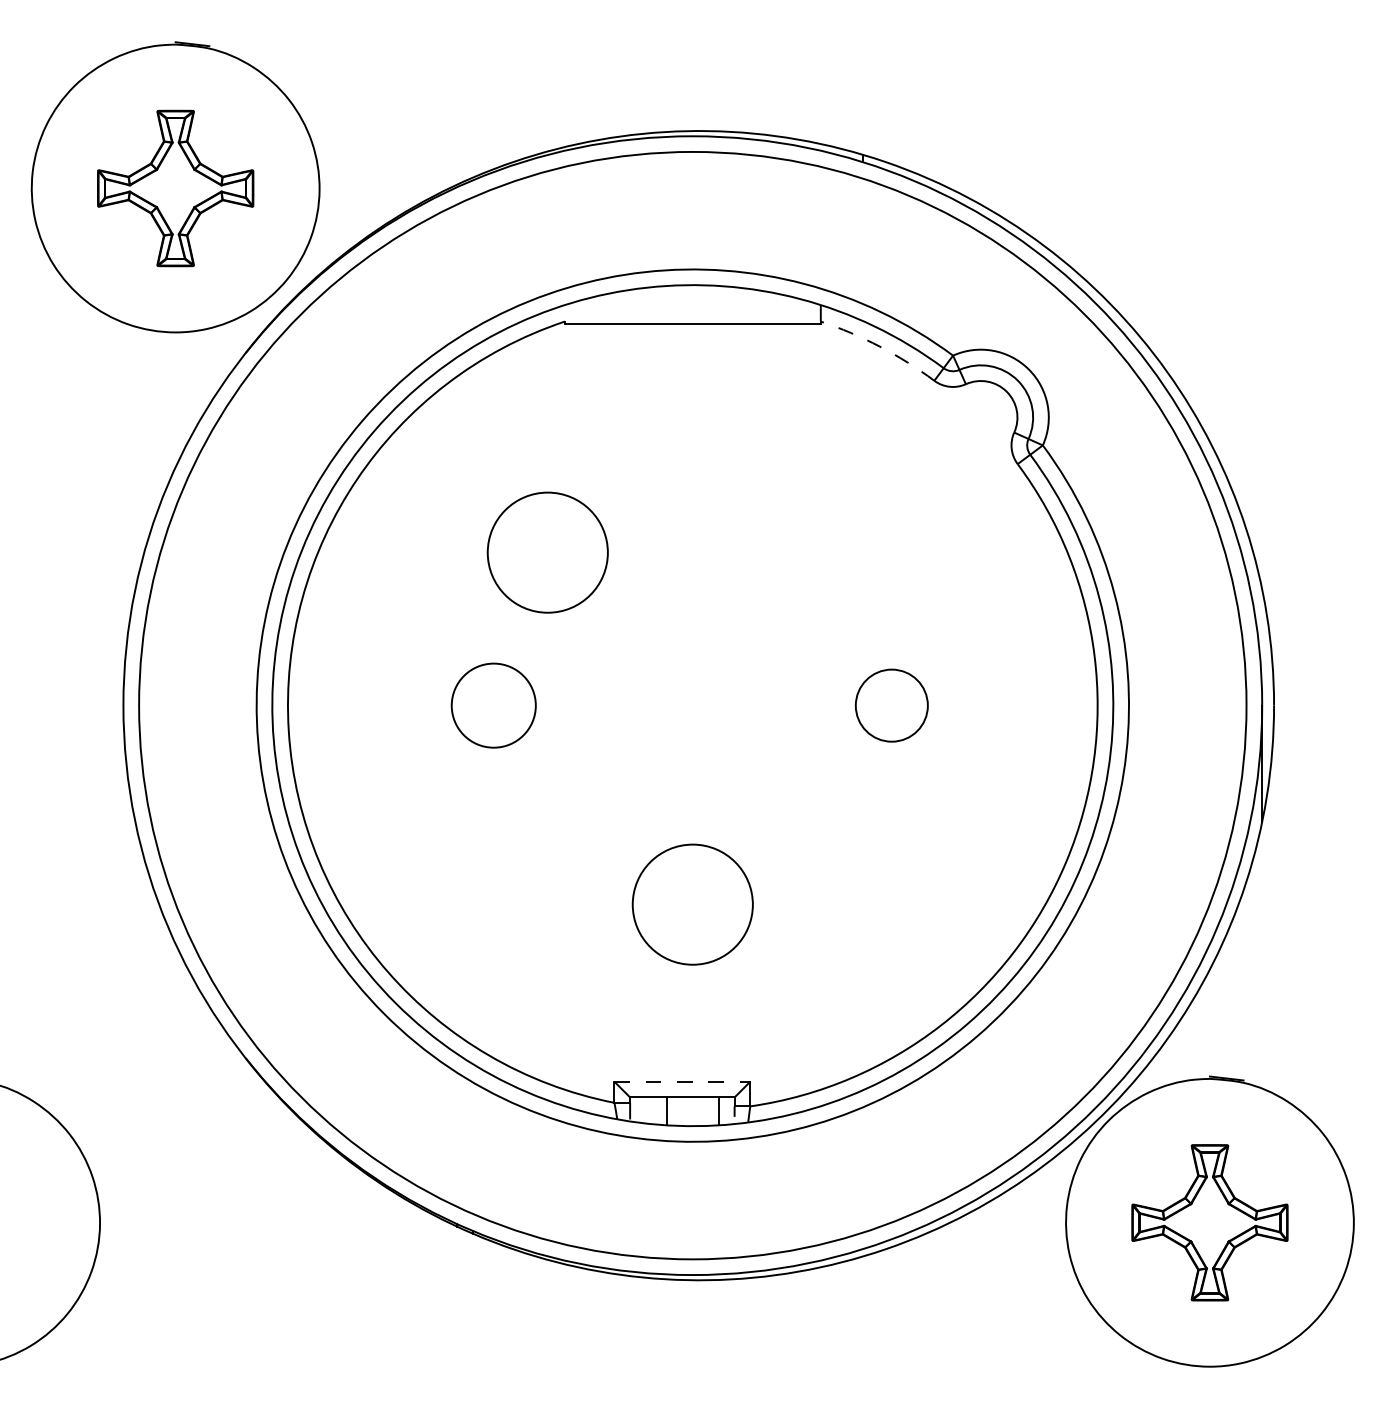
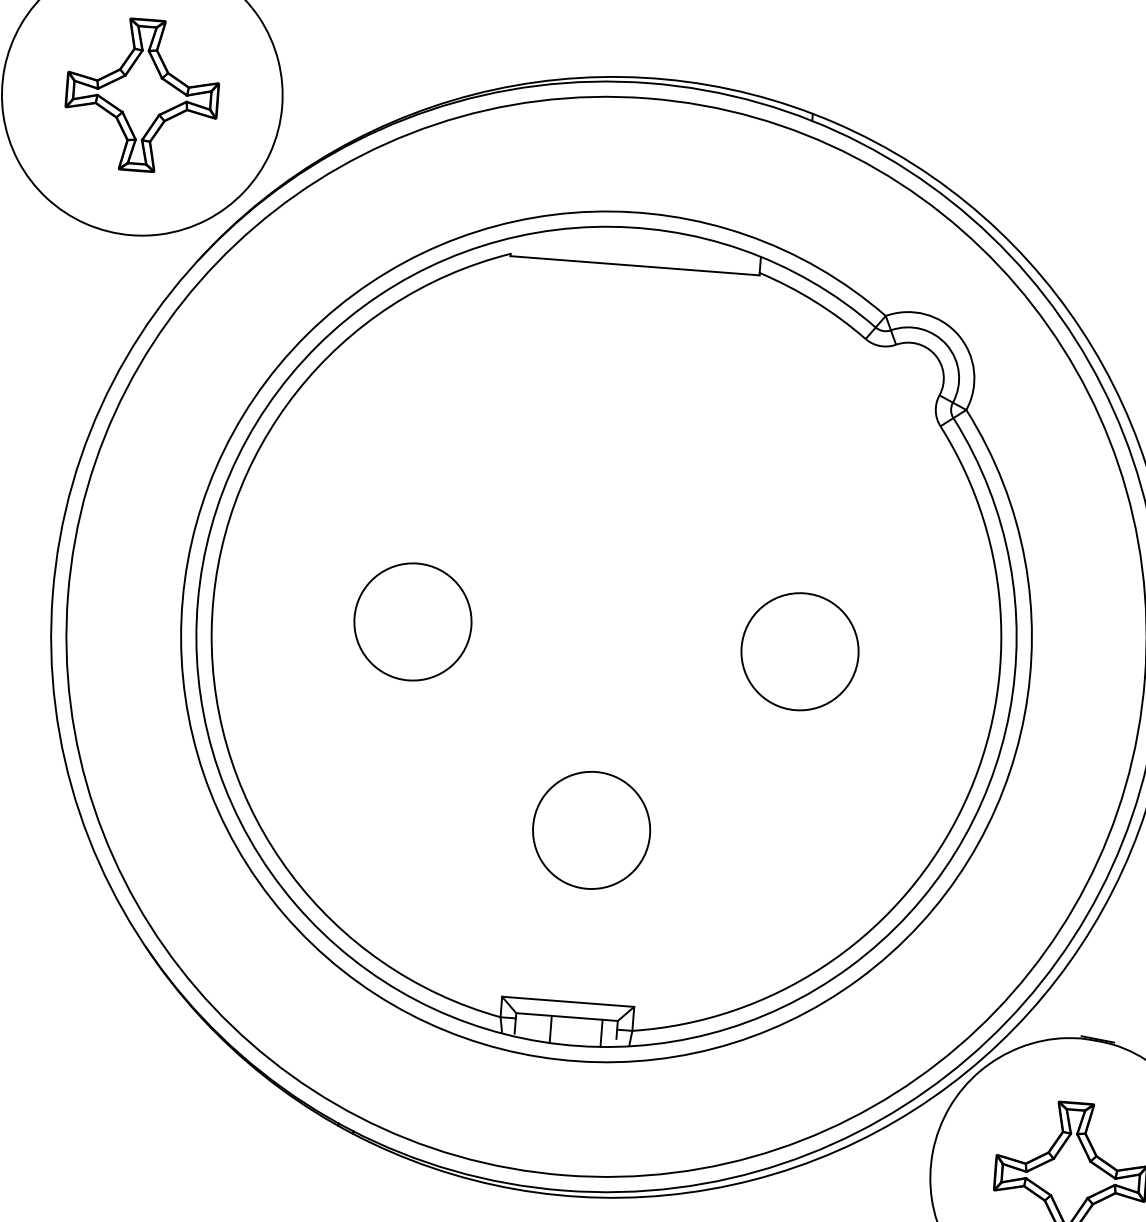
arc: (879, 346) -> (814, 301), dashed -> solid
circle: (547, 552) -> (476, 477), removed
circle: (493, 705) -> (412, 621), size x1.43
circle: (891, 705) -> (799, 651), size x1.67
line: (682, 1081) -> (568, 1001), dashed -> solid

